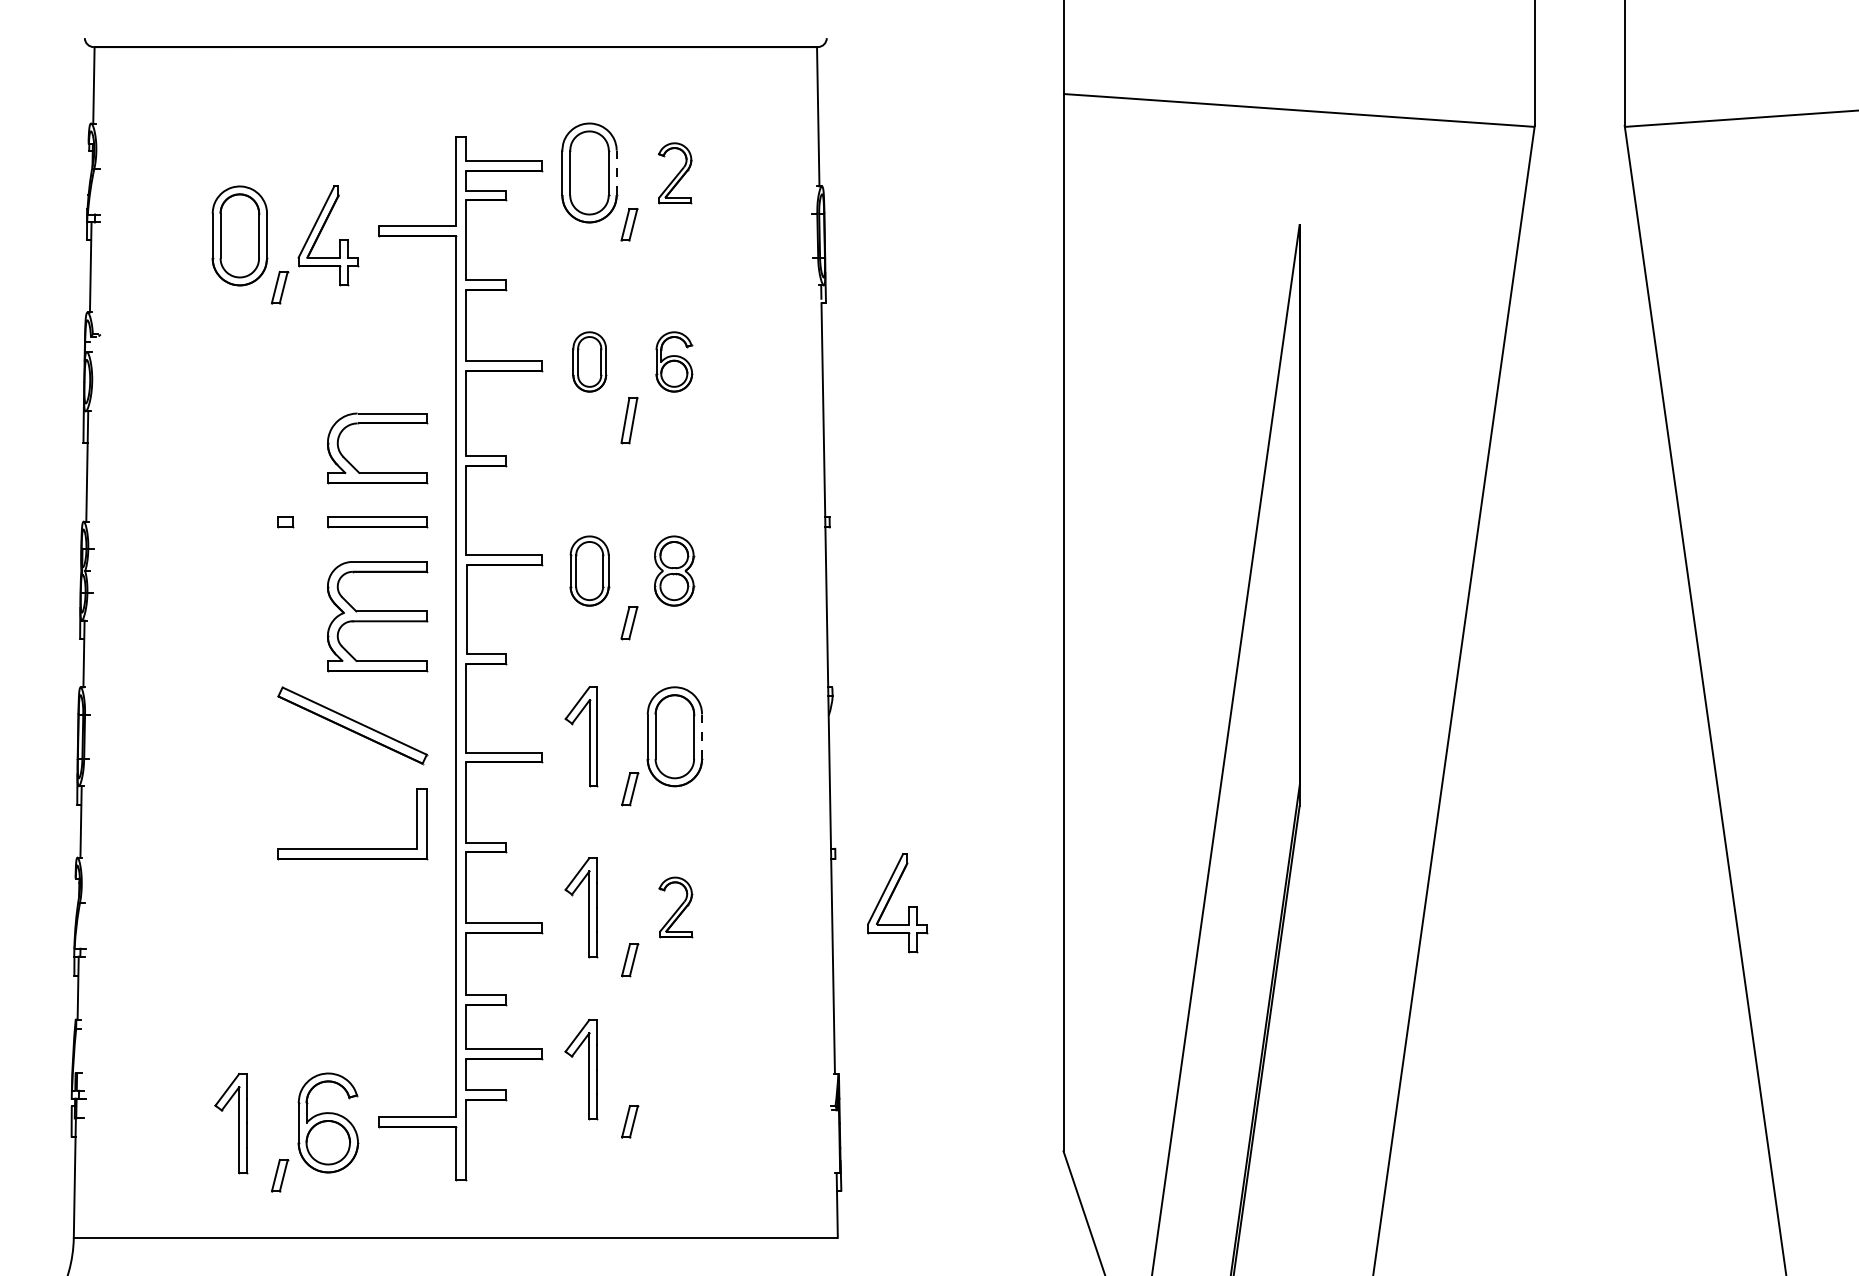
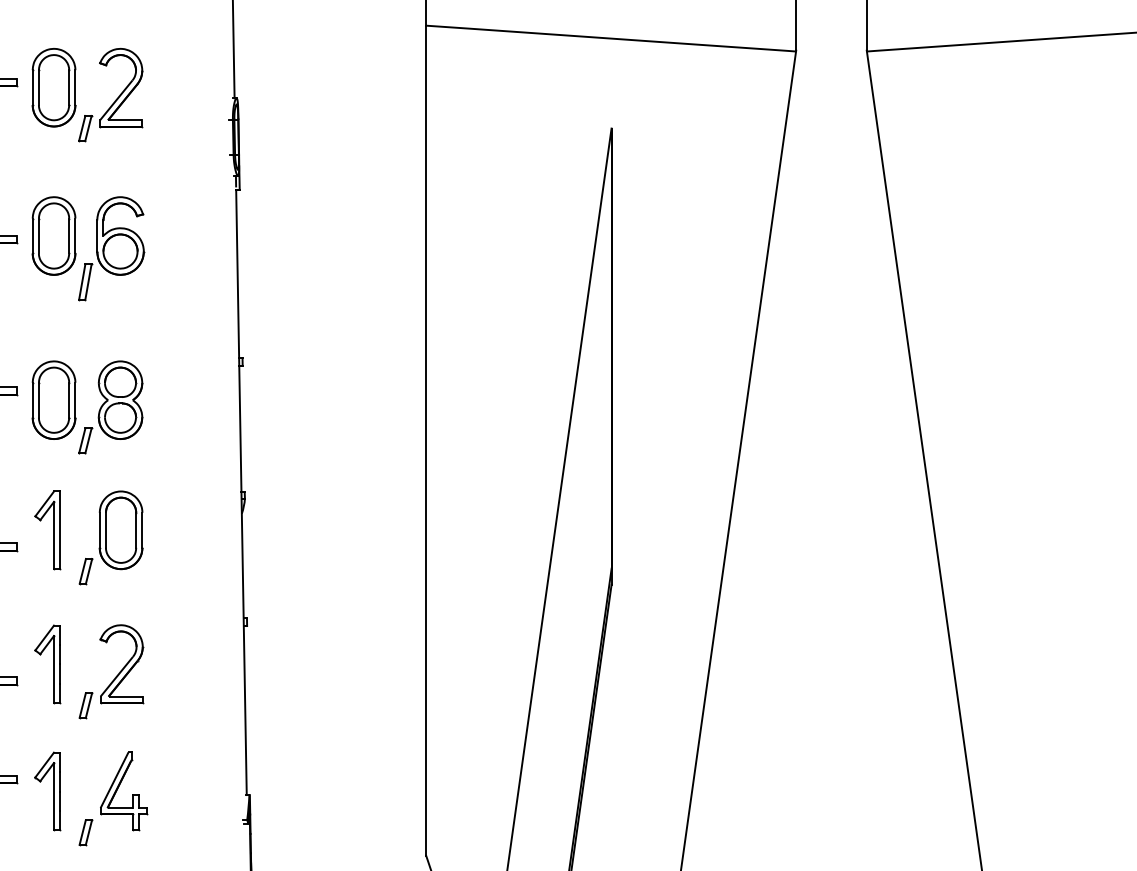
line: (616, 172) -> (75, 87), dashed -> solid
part: (675, 172) -> (121, 87), size x1.67
part: (589, 361) -> (54, 235), size x1.67
part: (674, 361) -> (120, 235), size x1.67
part: (589, 570) -> (54, 399), size x1.43
part: (674, 570) -> (120, 399), size x1.43
line: (702, 736) -> (142, 530), dashed -> solid
part: (890, 899) -> (118, 788), moved
part: (675, 907) -> (121, 664), size x1.67

